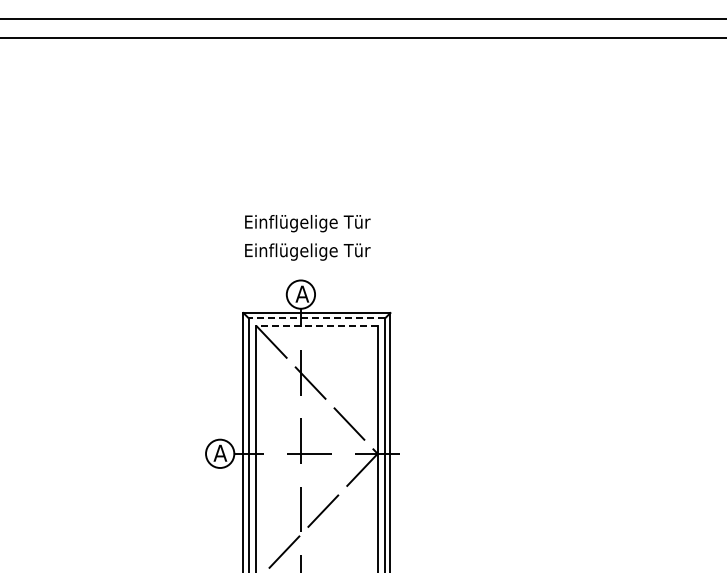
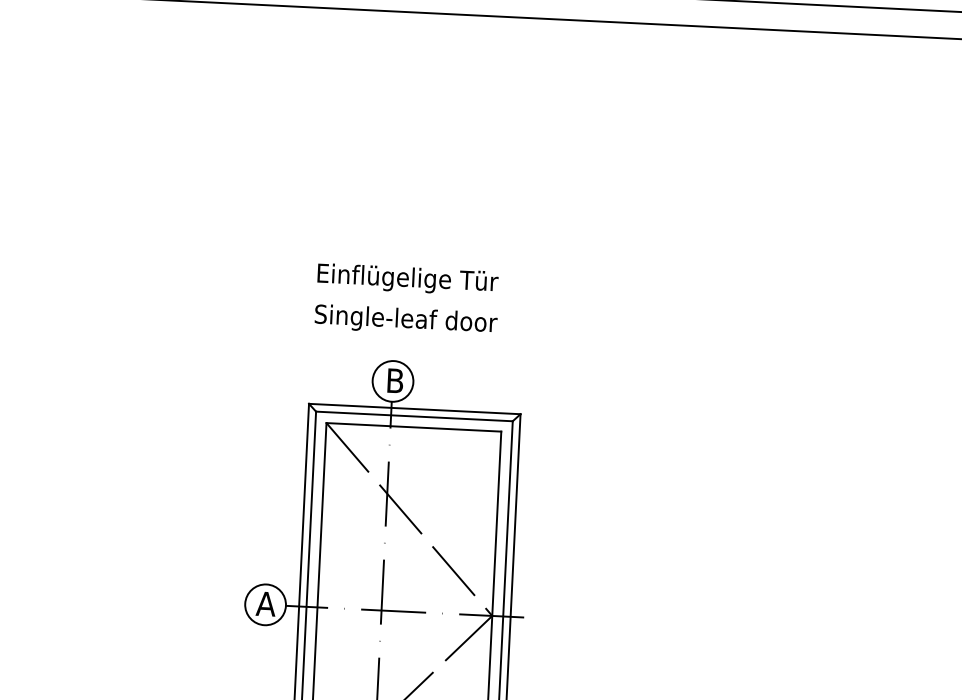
text: (307, 251) -> (405, 319), Einflügelige Tür -> Single-leaf door
text: (302, 293) -> (395, 379), A -> B
line: (316, 318) -> (413, 416), dashed -> solid
line: (316, 325) -> (413, 426), dashed -> solid

